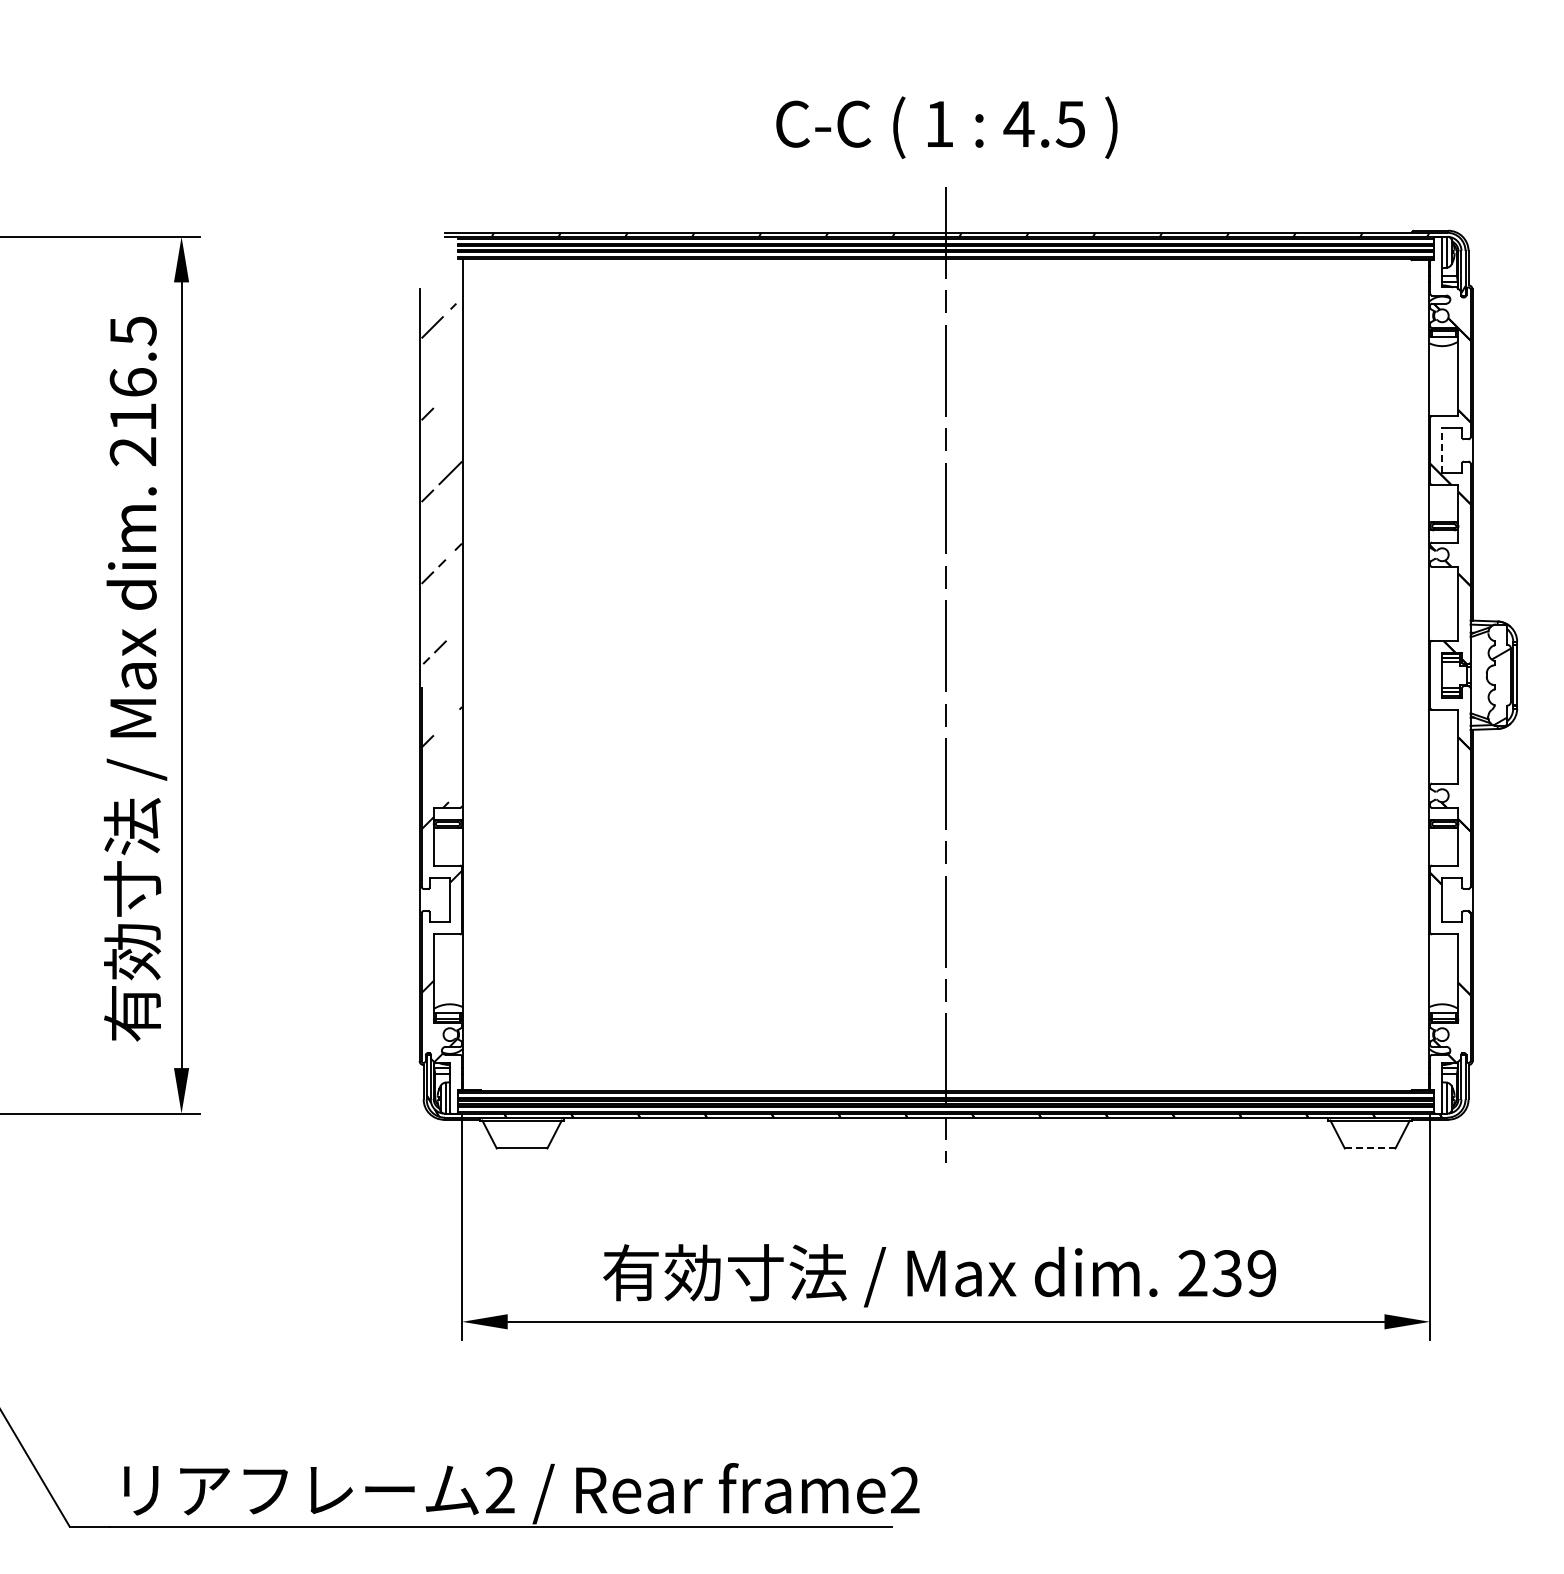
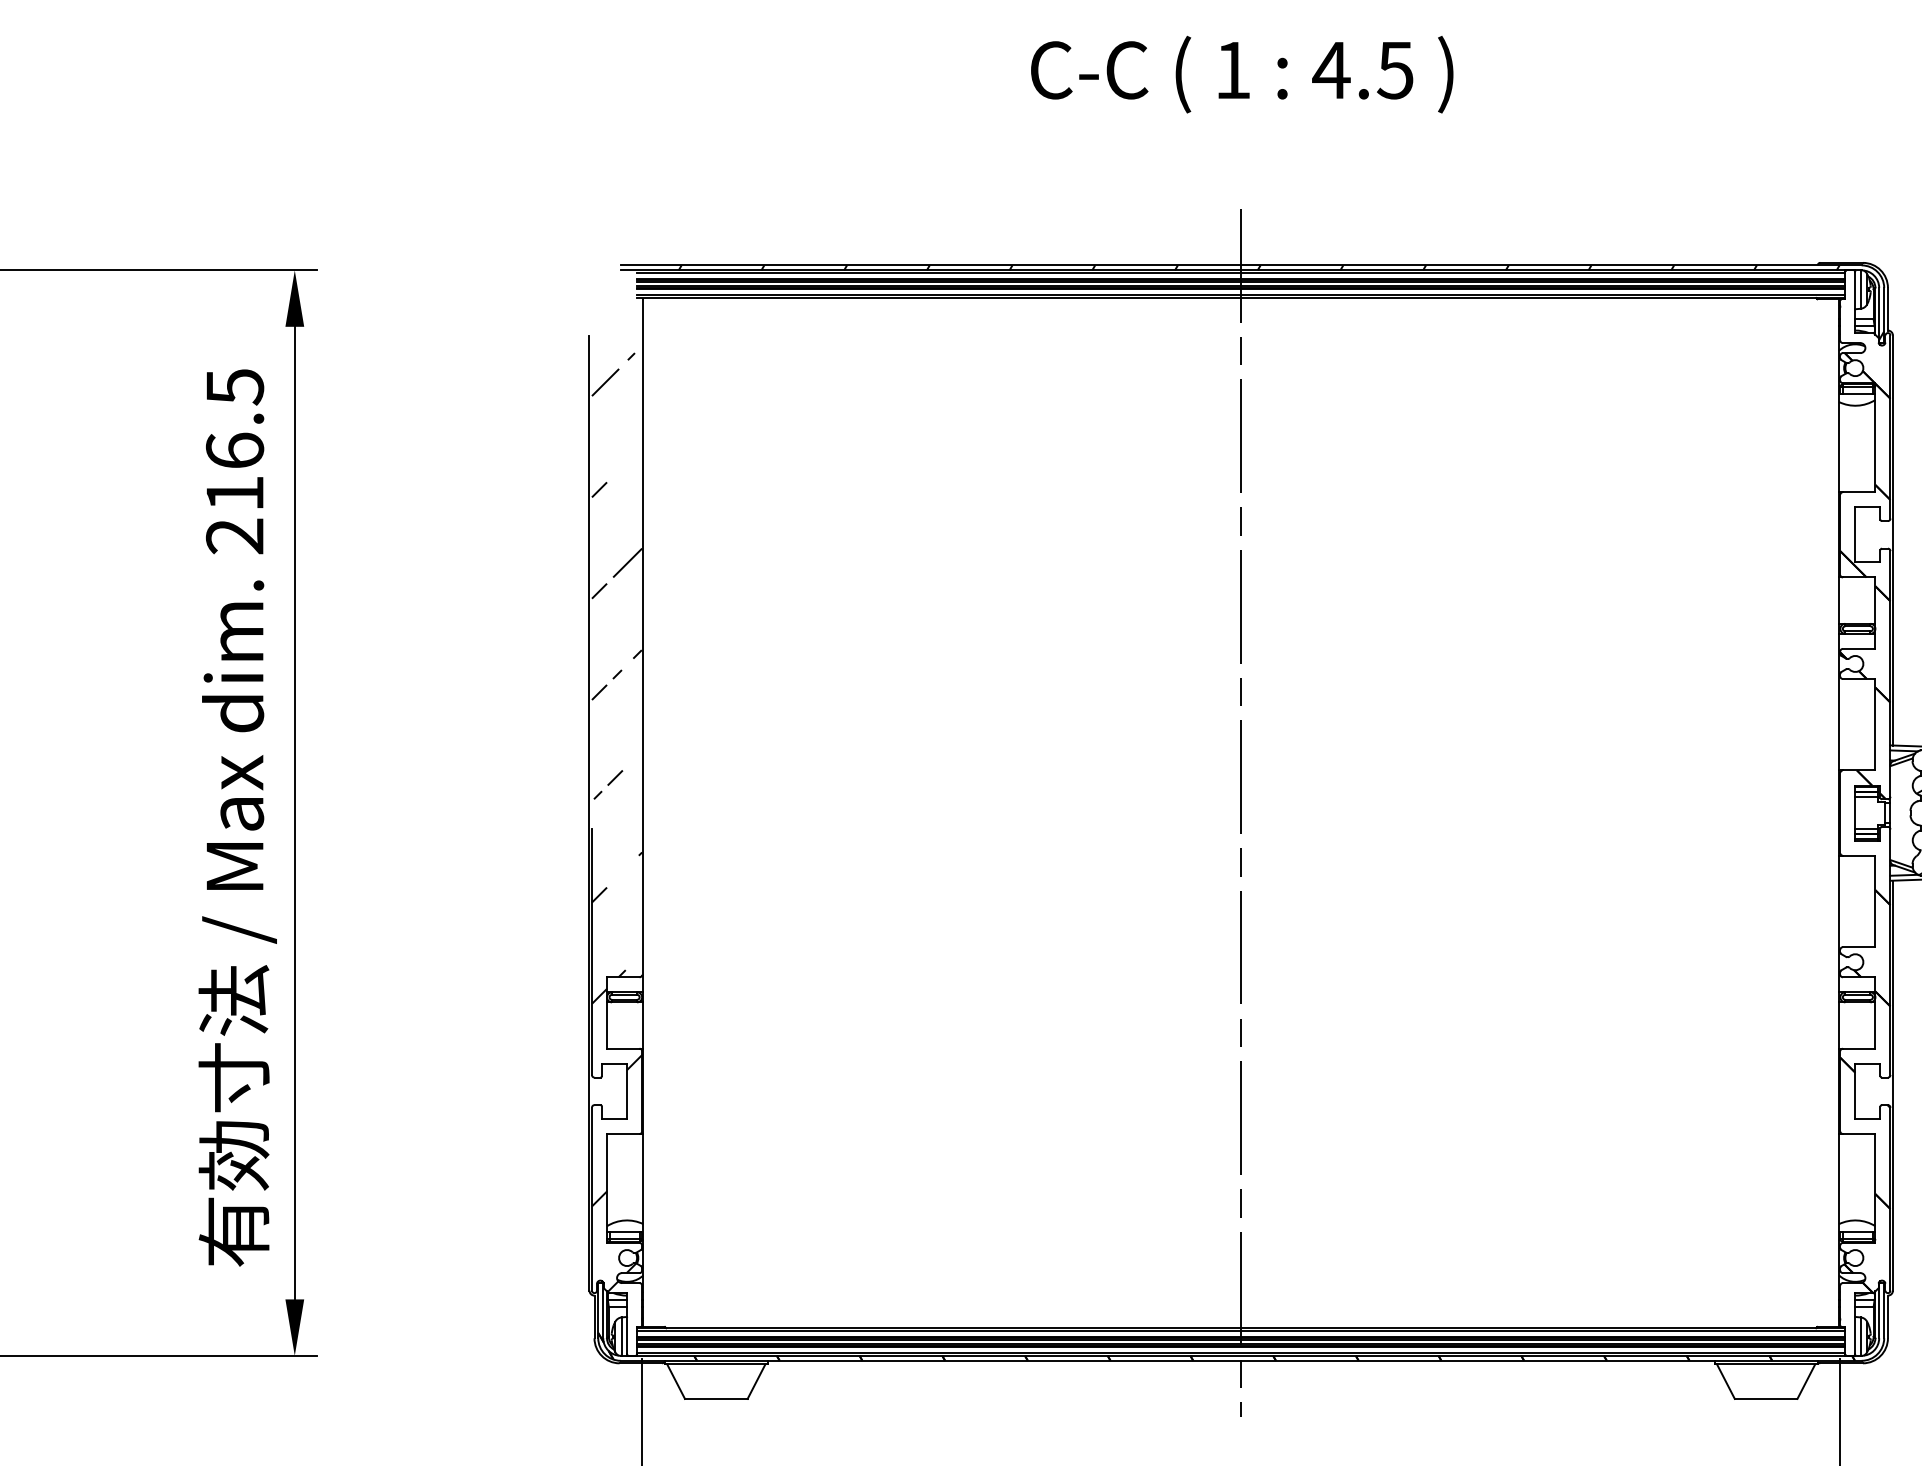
text: (946, 127) -> (1241, 74), moved
line: (1442, 449) -> (1855, 533), dashed -> solid
line: (1370, 1148) -> (1766, 1398), dashed -> solid

